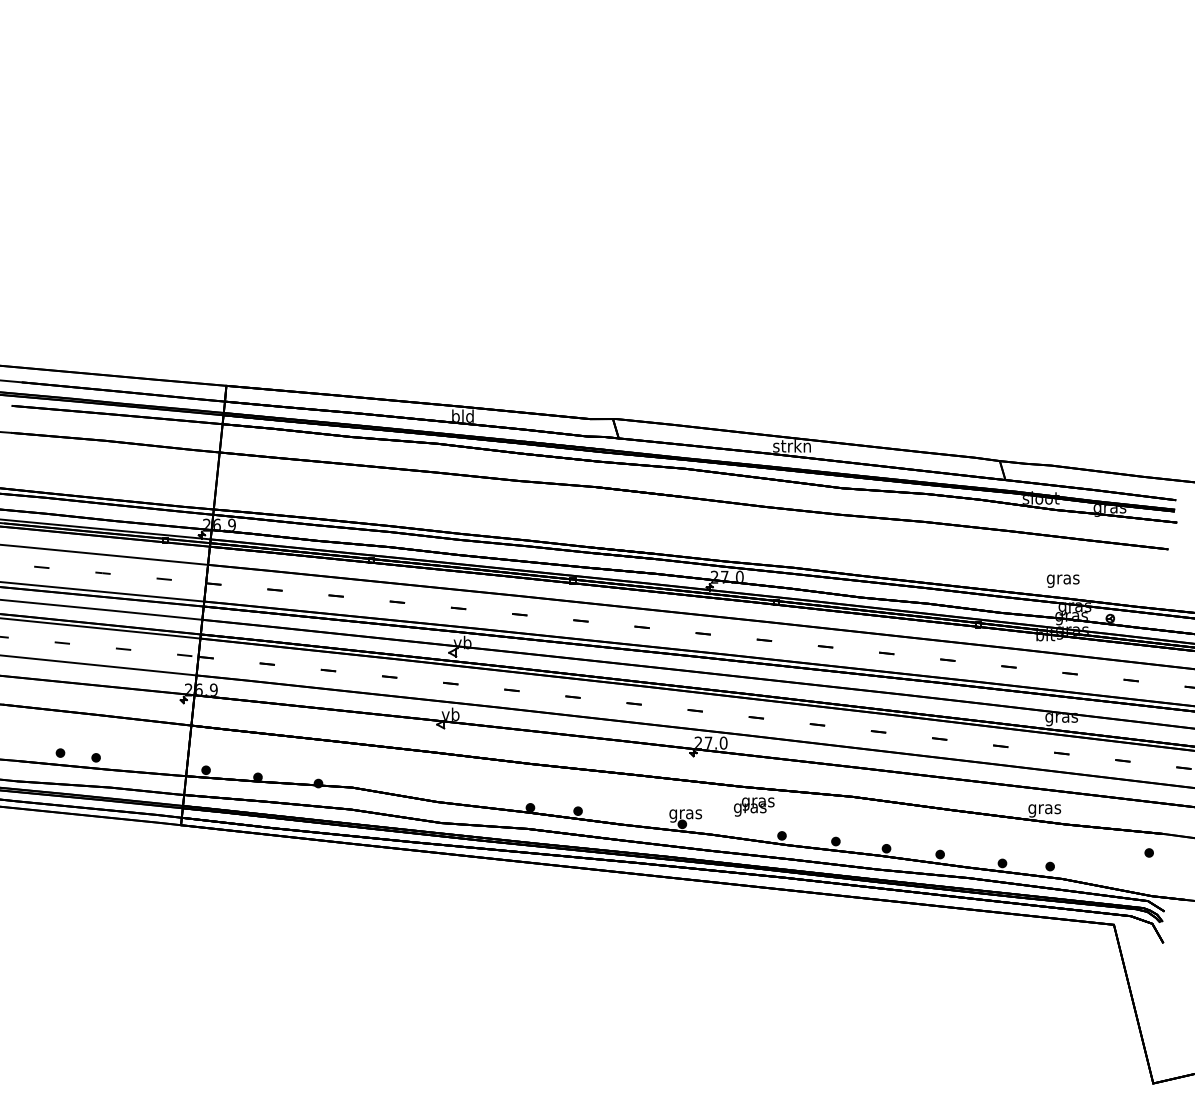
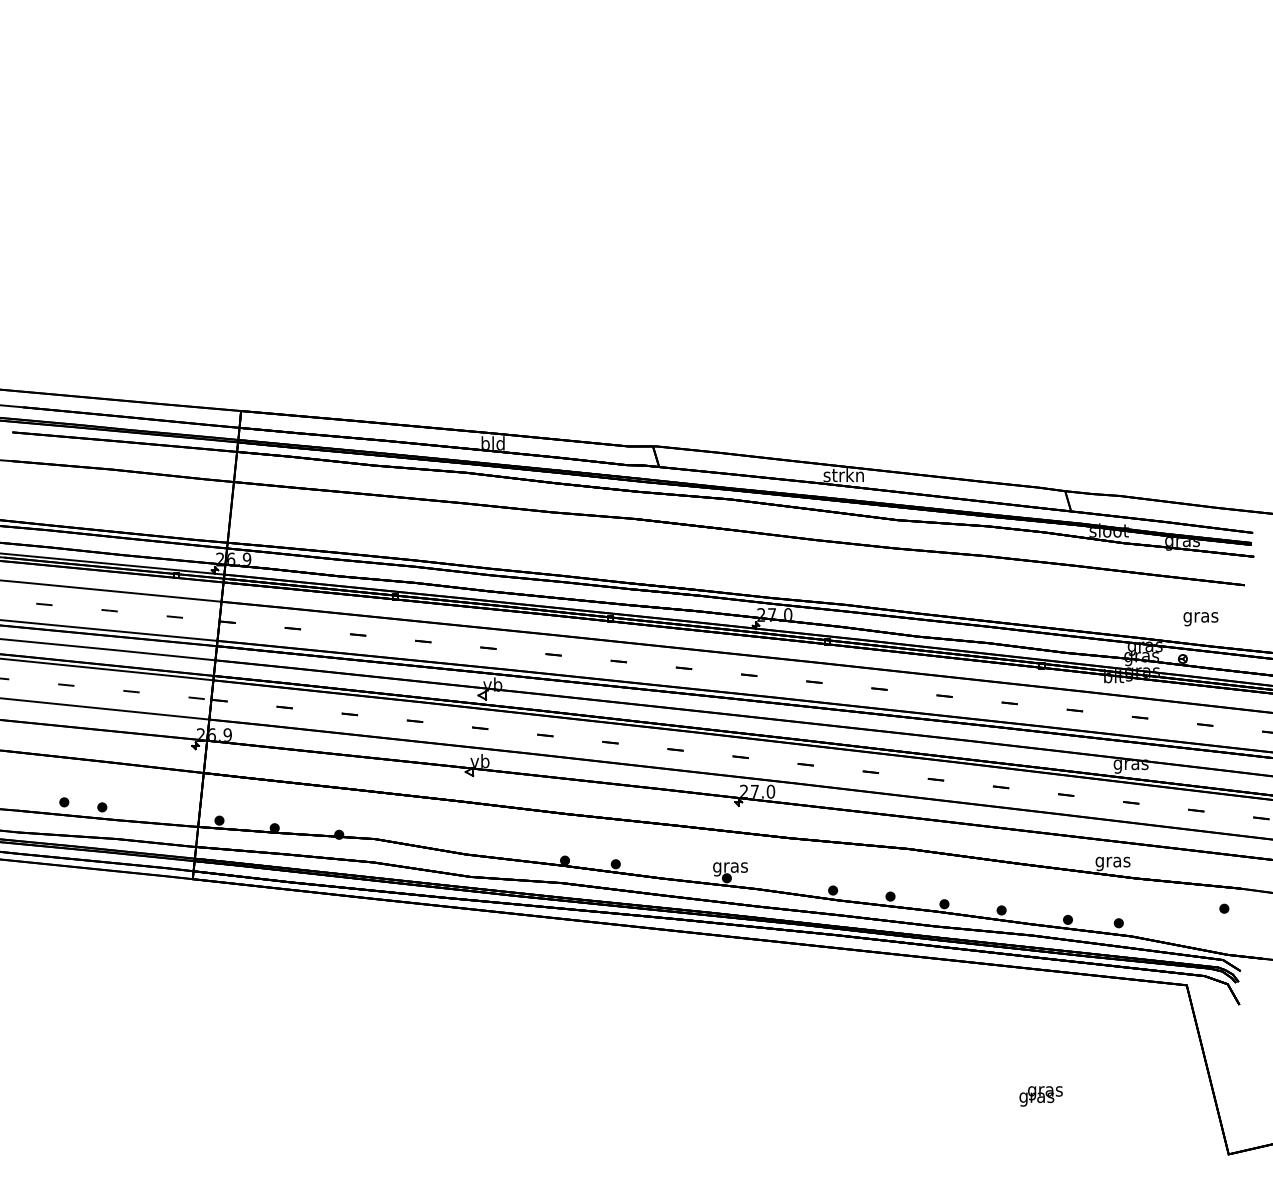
text: (1062, 580) -> (1200, 618), moved
text: (754, 806) -> (1041, 1095), moved

